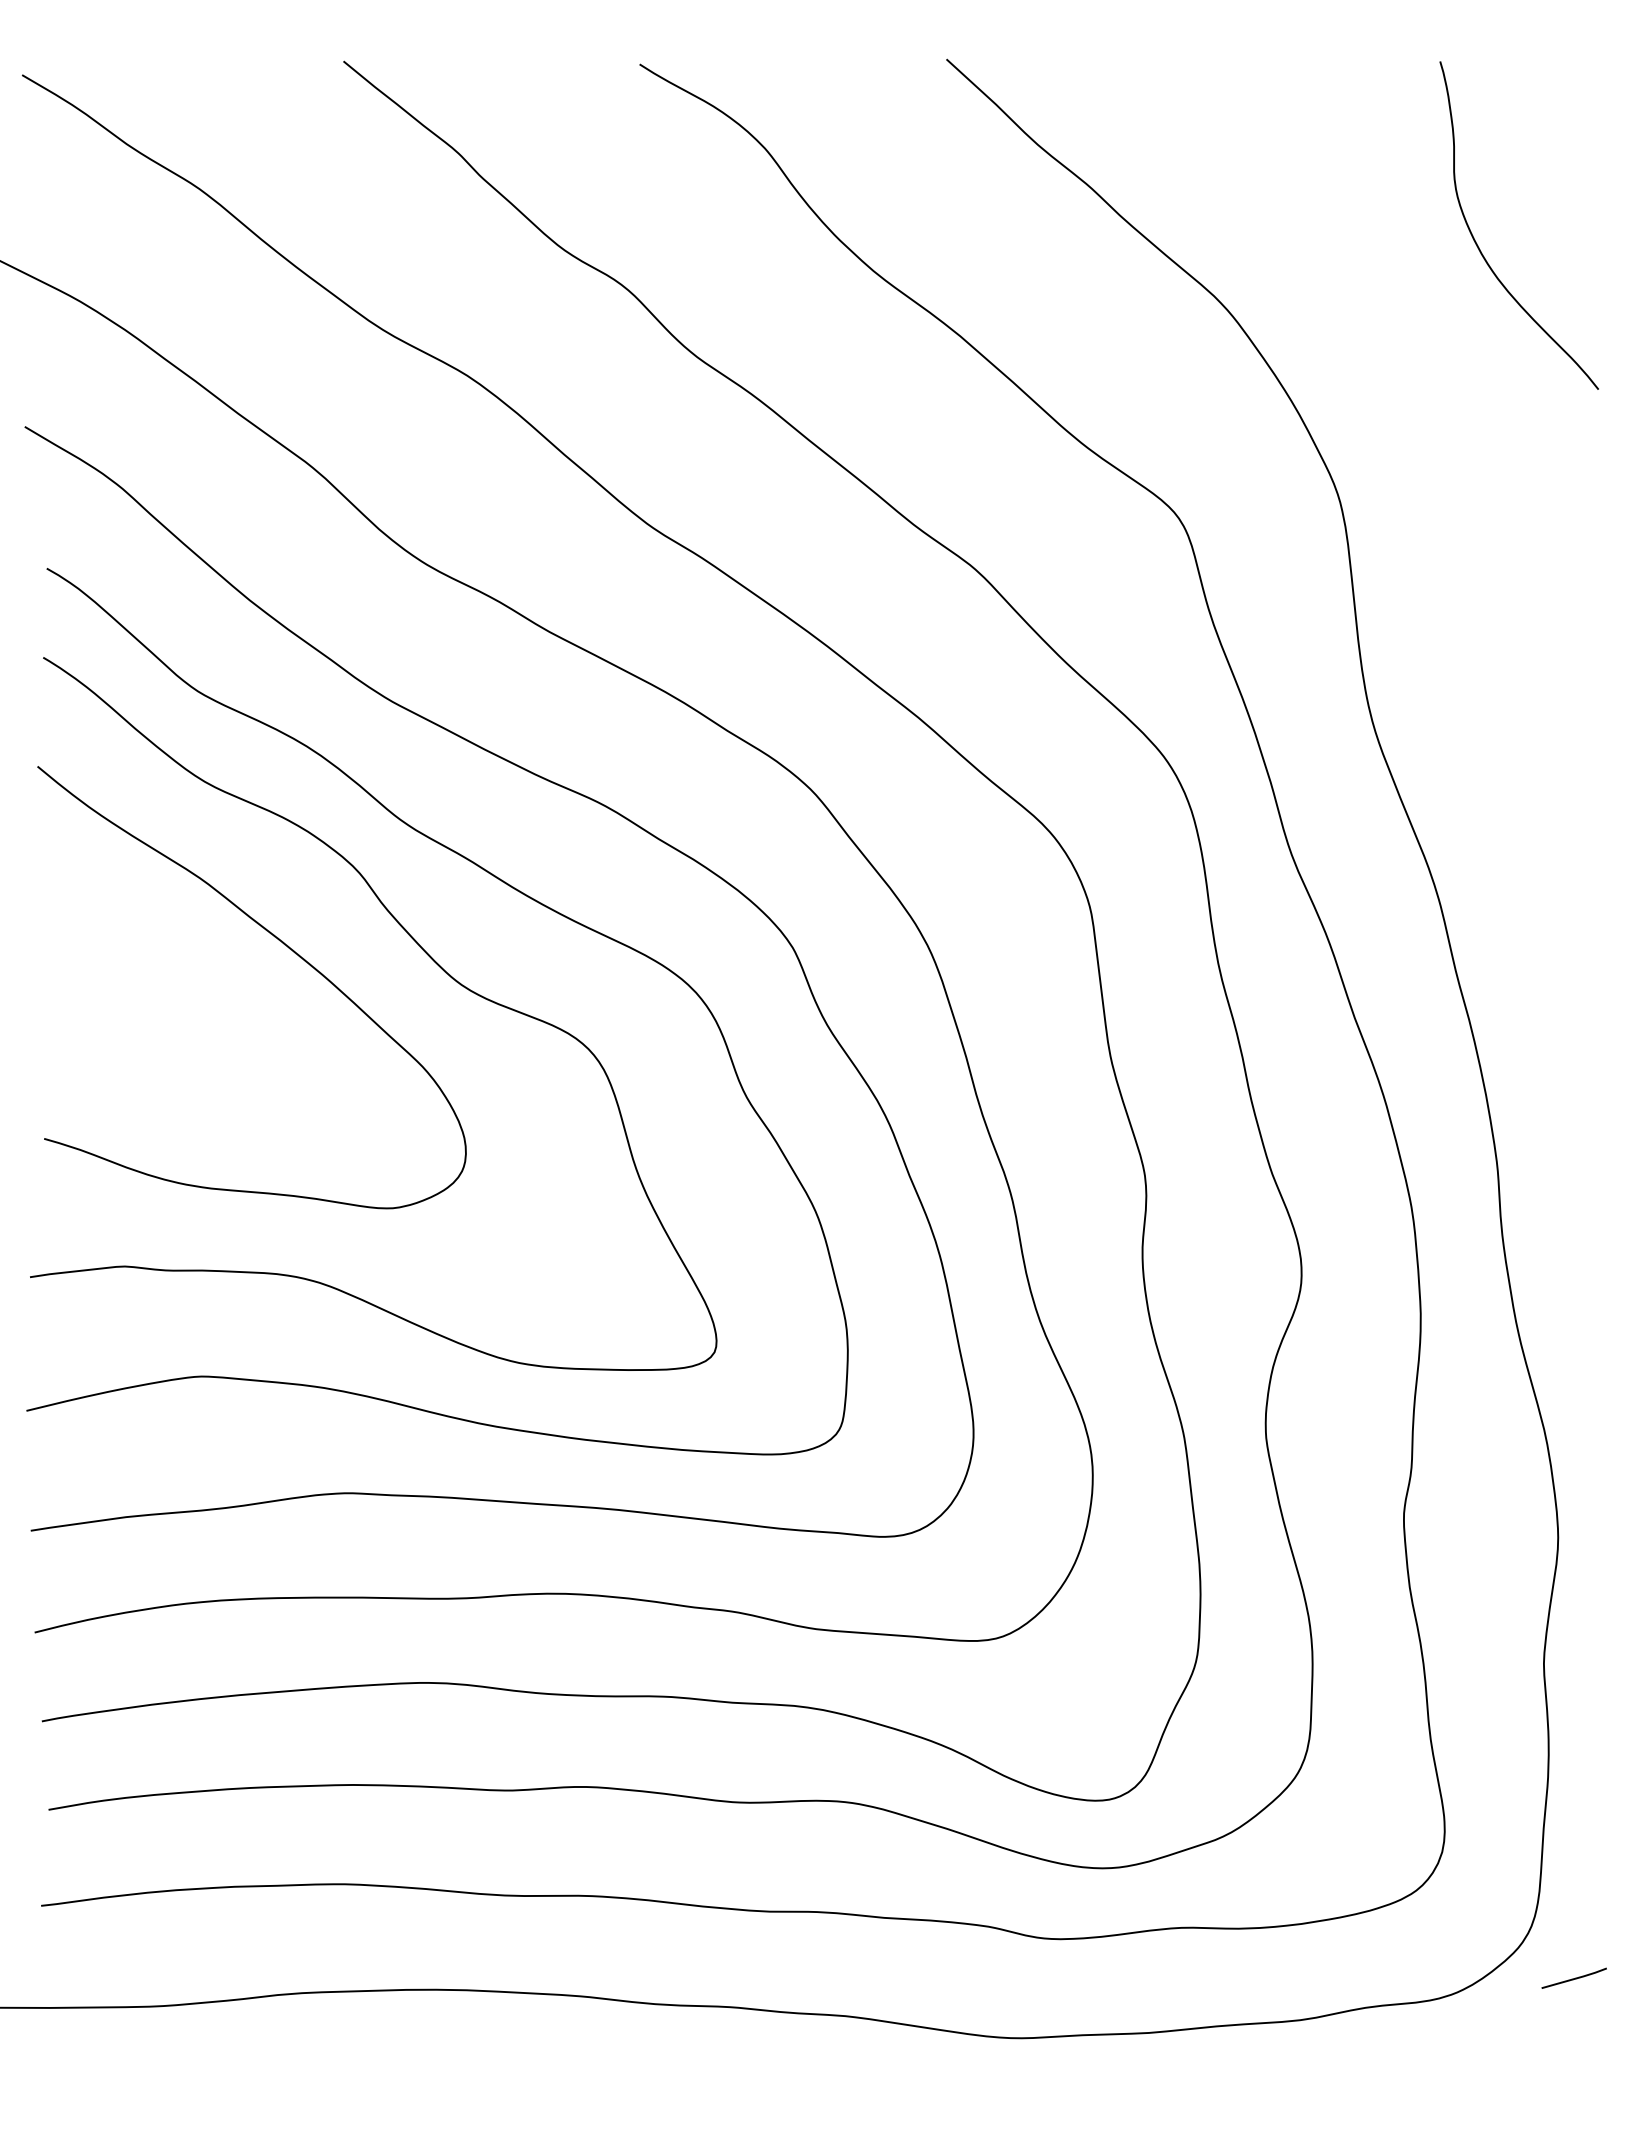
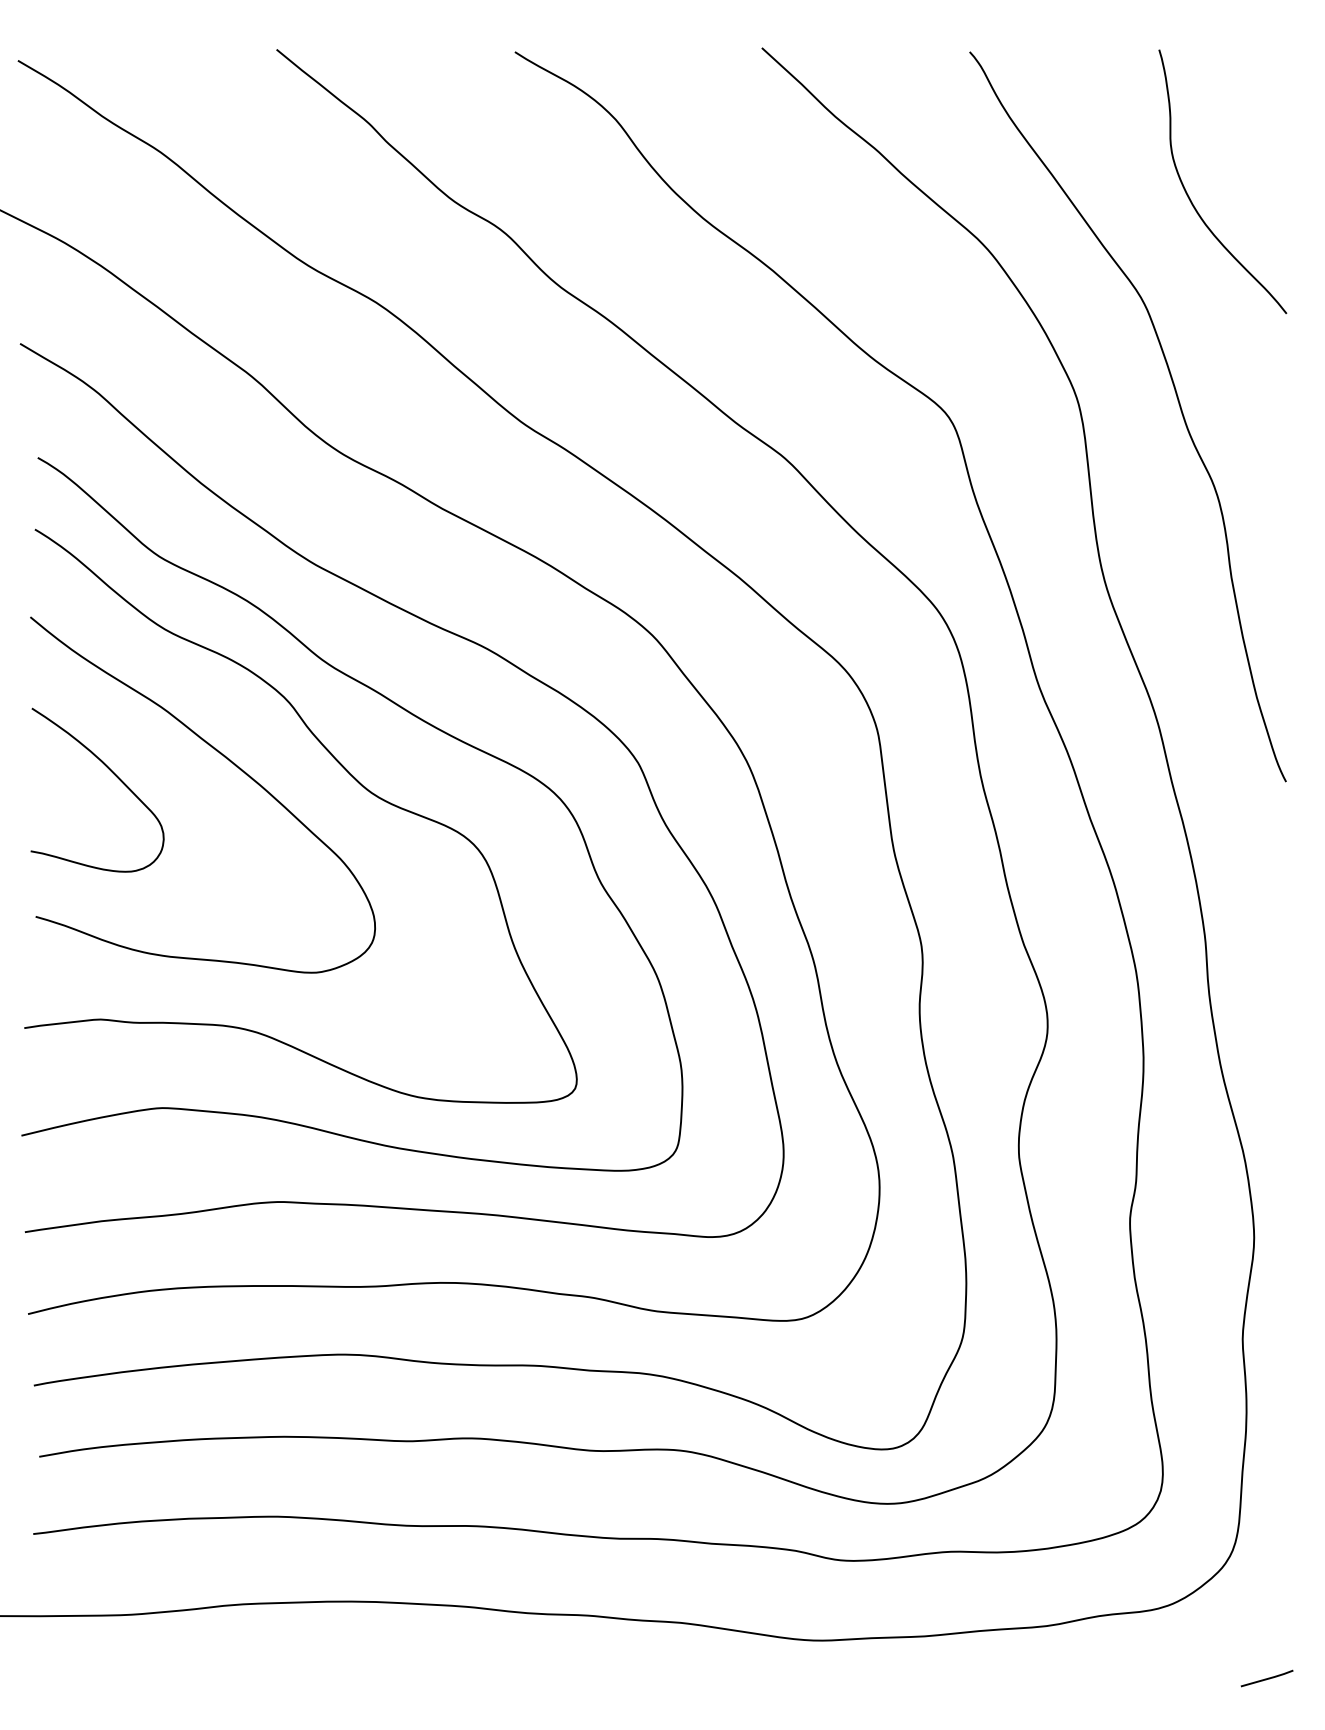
curve: (1463, 499) -> (1177, 402), added
curve: (141, 961) -> (114, 774), added
line: (1573, 1978) -> (1266, 1678), moved

